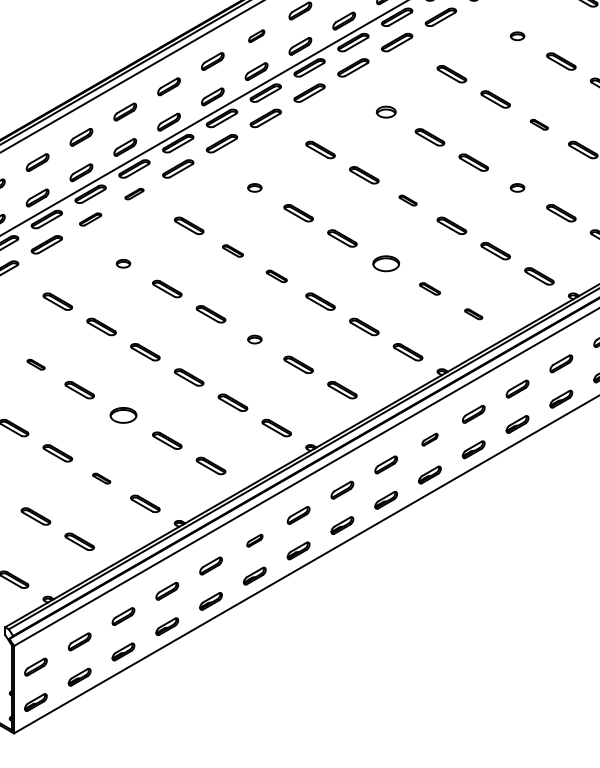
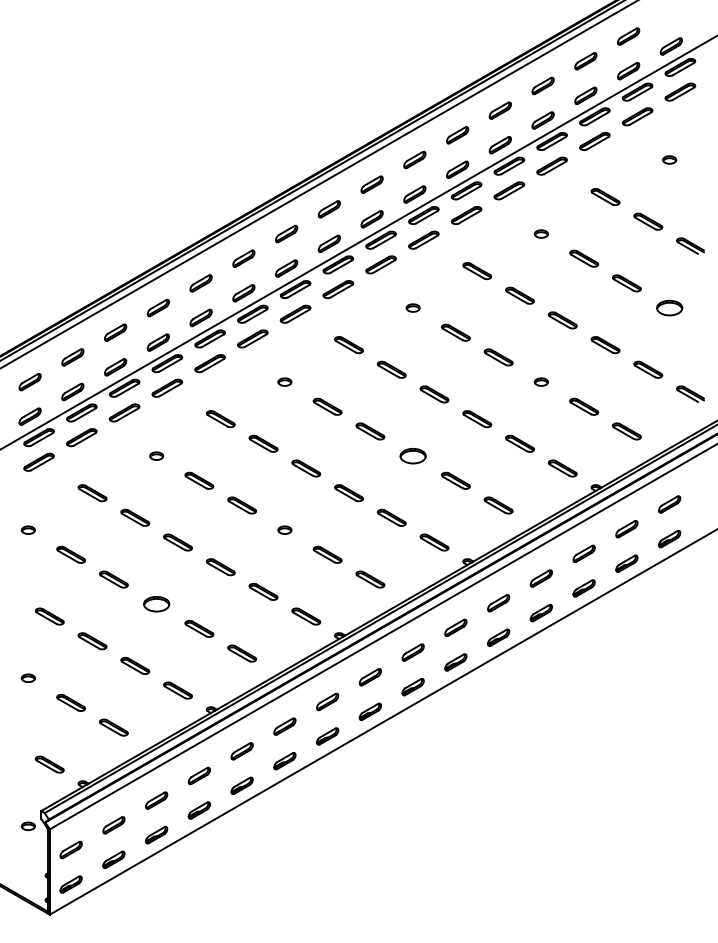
part: (256, 35) -> (286, 233), size x1.43
part: (385, 111) -> (412, 307), size x0.71
part: (539, 124) -> (562, 320), size x1.67
part: (134, 193) -> (167, 387), size x1.67
part: (408, 200) -> (434, 394), size x1.67
part: (90, 219) -> (124, 412), size x1.43
part: (232, 250) -> (263, 443), size x1.43
part: (276, 276) -> (306, 468), size x1.43
part: (429, 288) -> (455, 480), size x1.43
part: (473, 314) -> (498, 505), size x1.67
part: (36, 364) -> (71, 554), size x1.67
part: (429, 439) -> (455, 627), size x1.43
part: (101, 478) -> (135, 665), size x1.67
part: (254, 540) -> (284, 726), size x1.43

